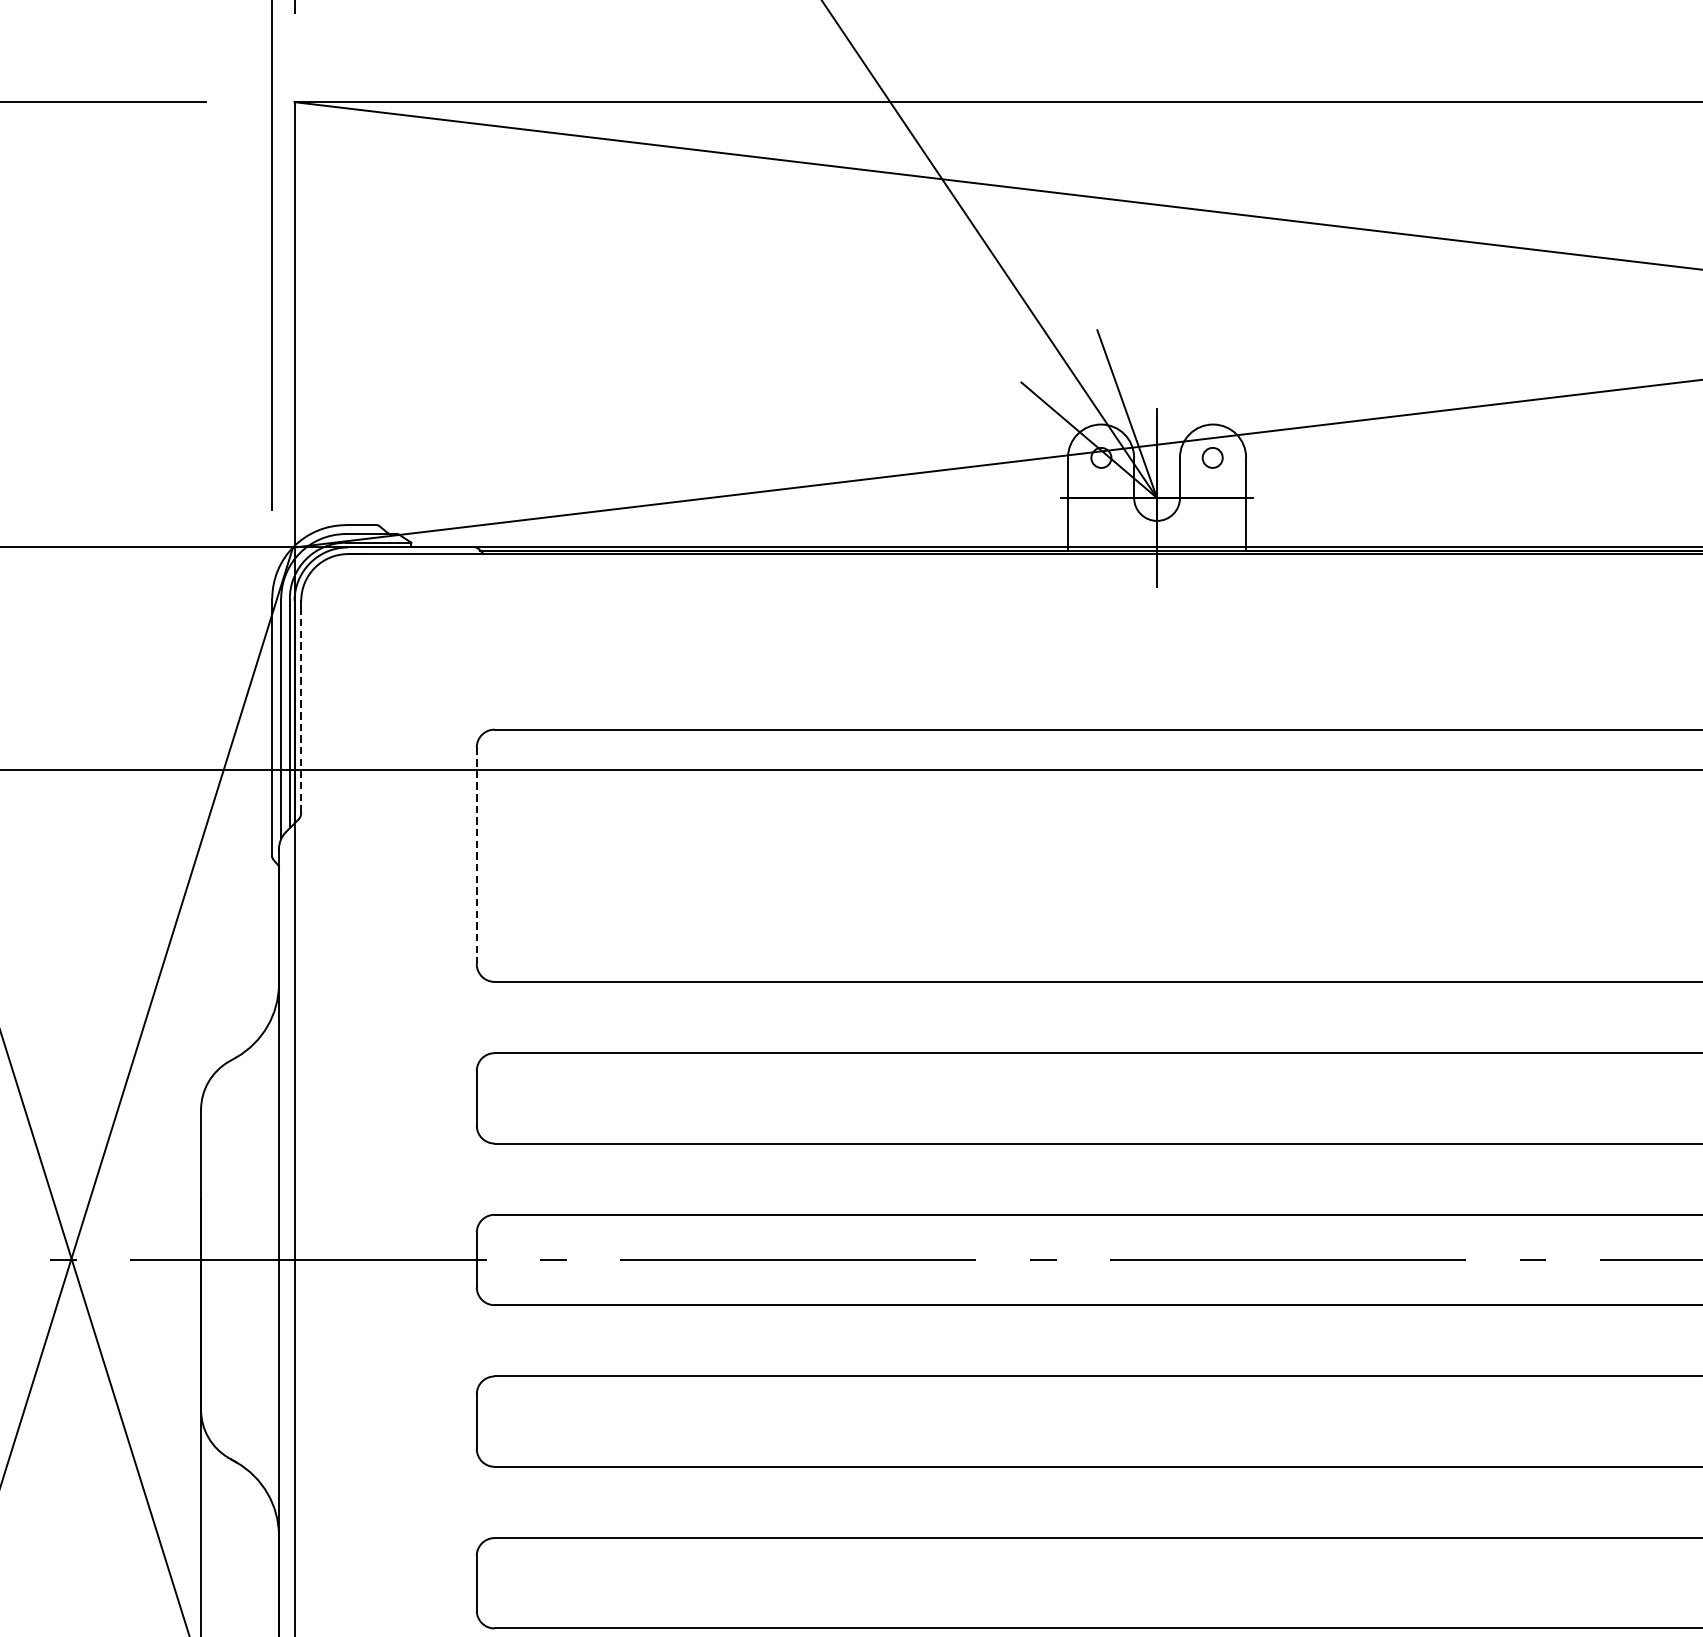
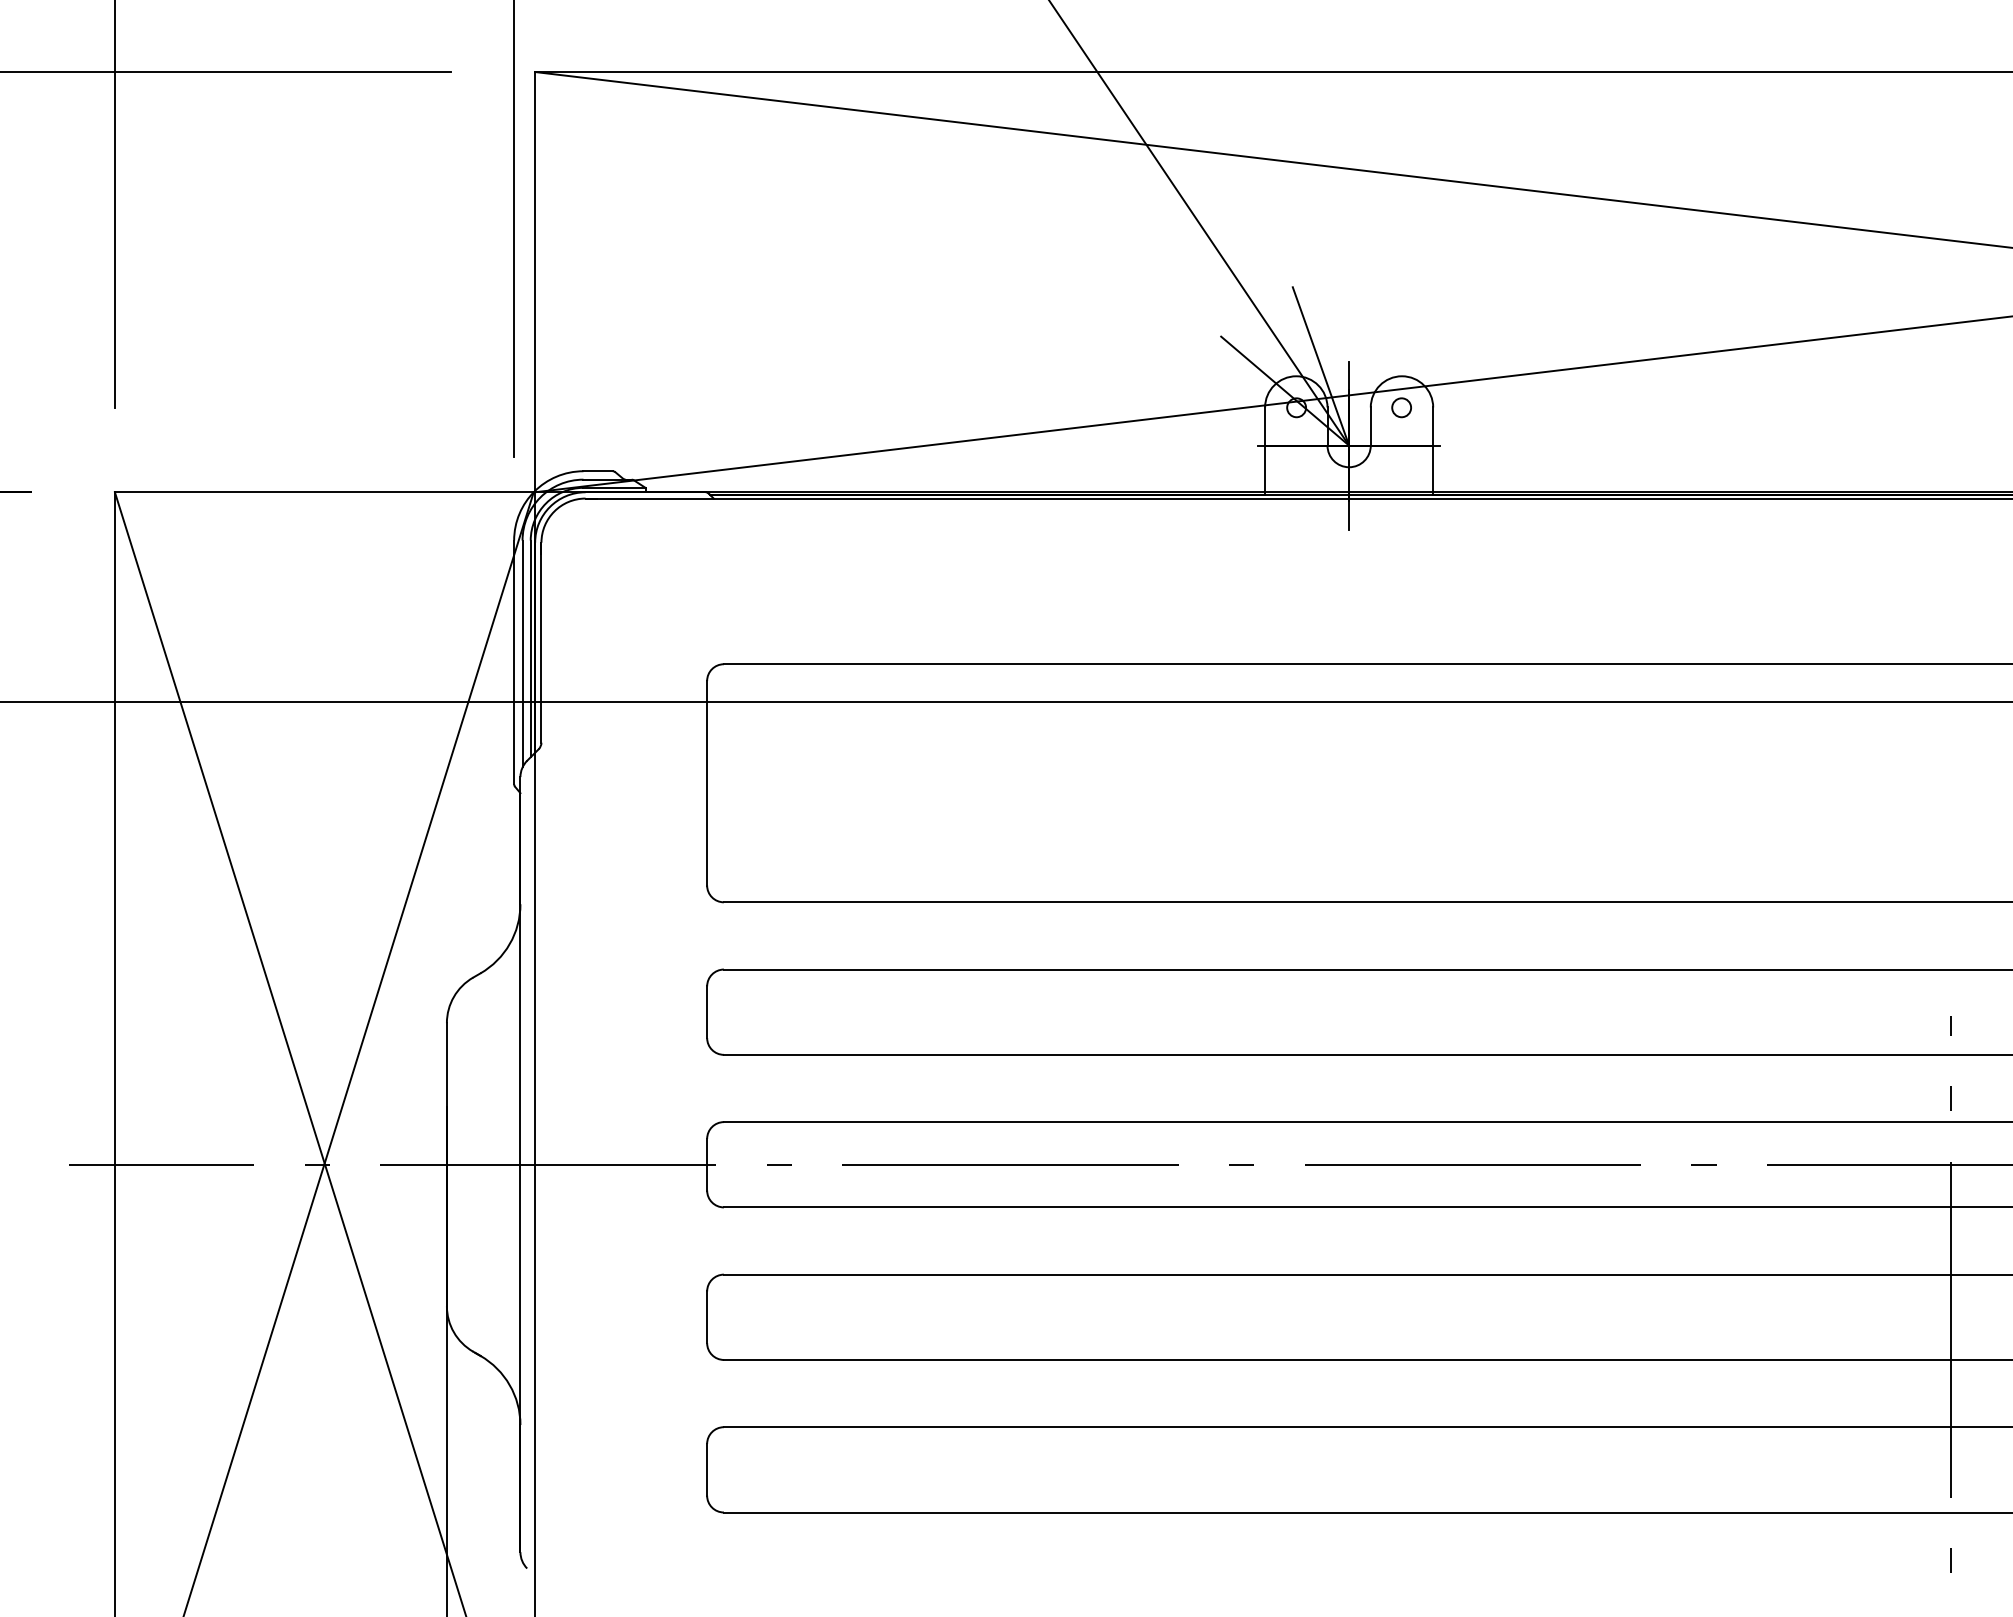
line: (301, 706) -> (541, 642), dashed -> solid
line: (477, 856) -> (707, 783), dashed -> solid

